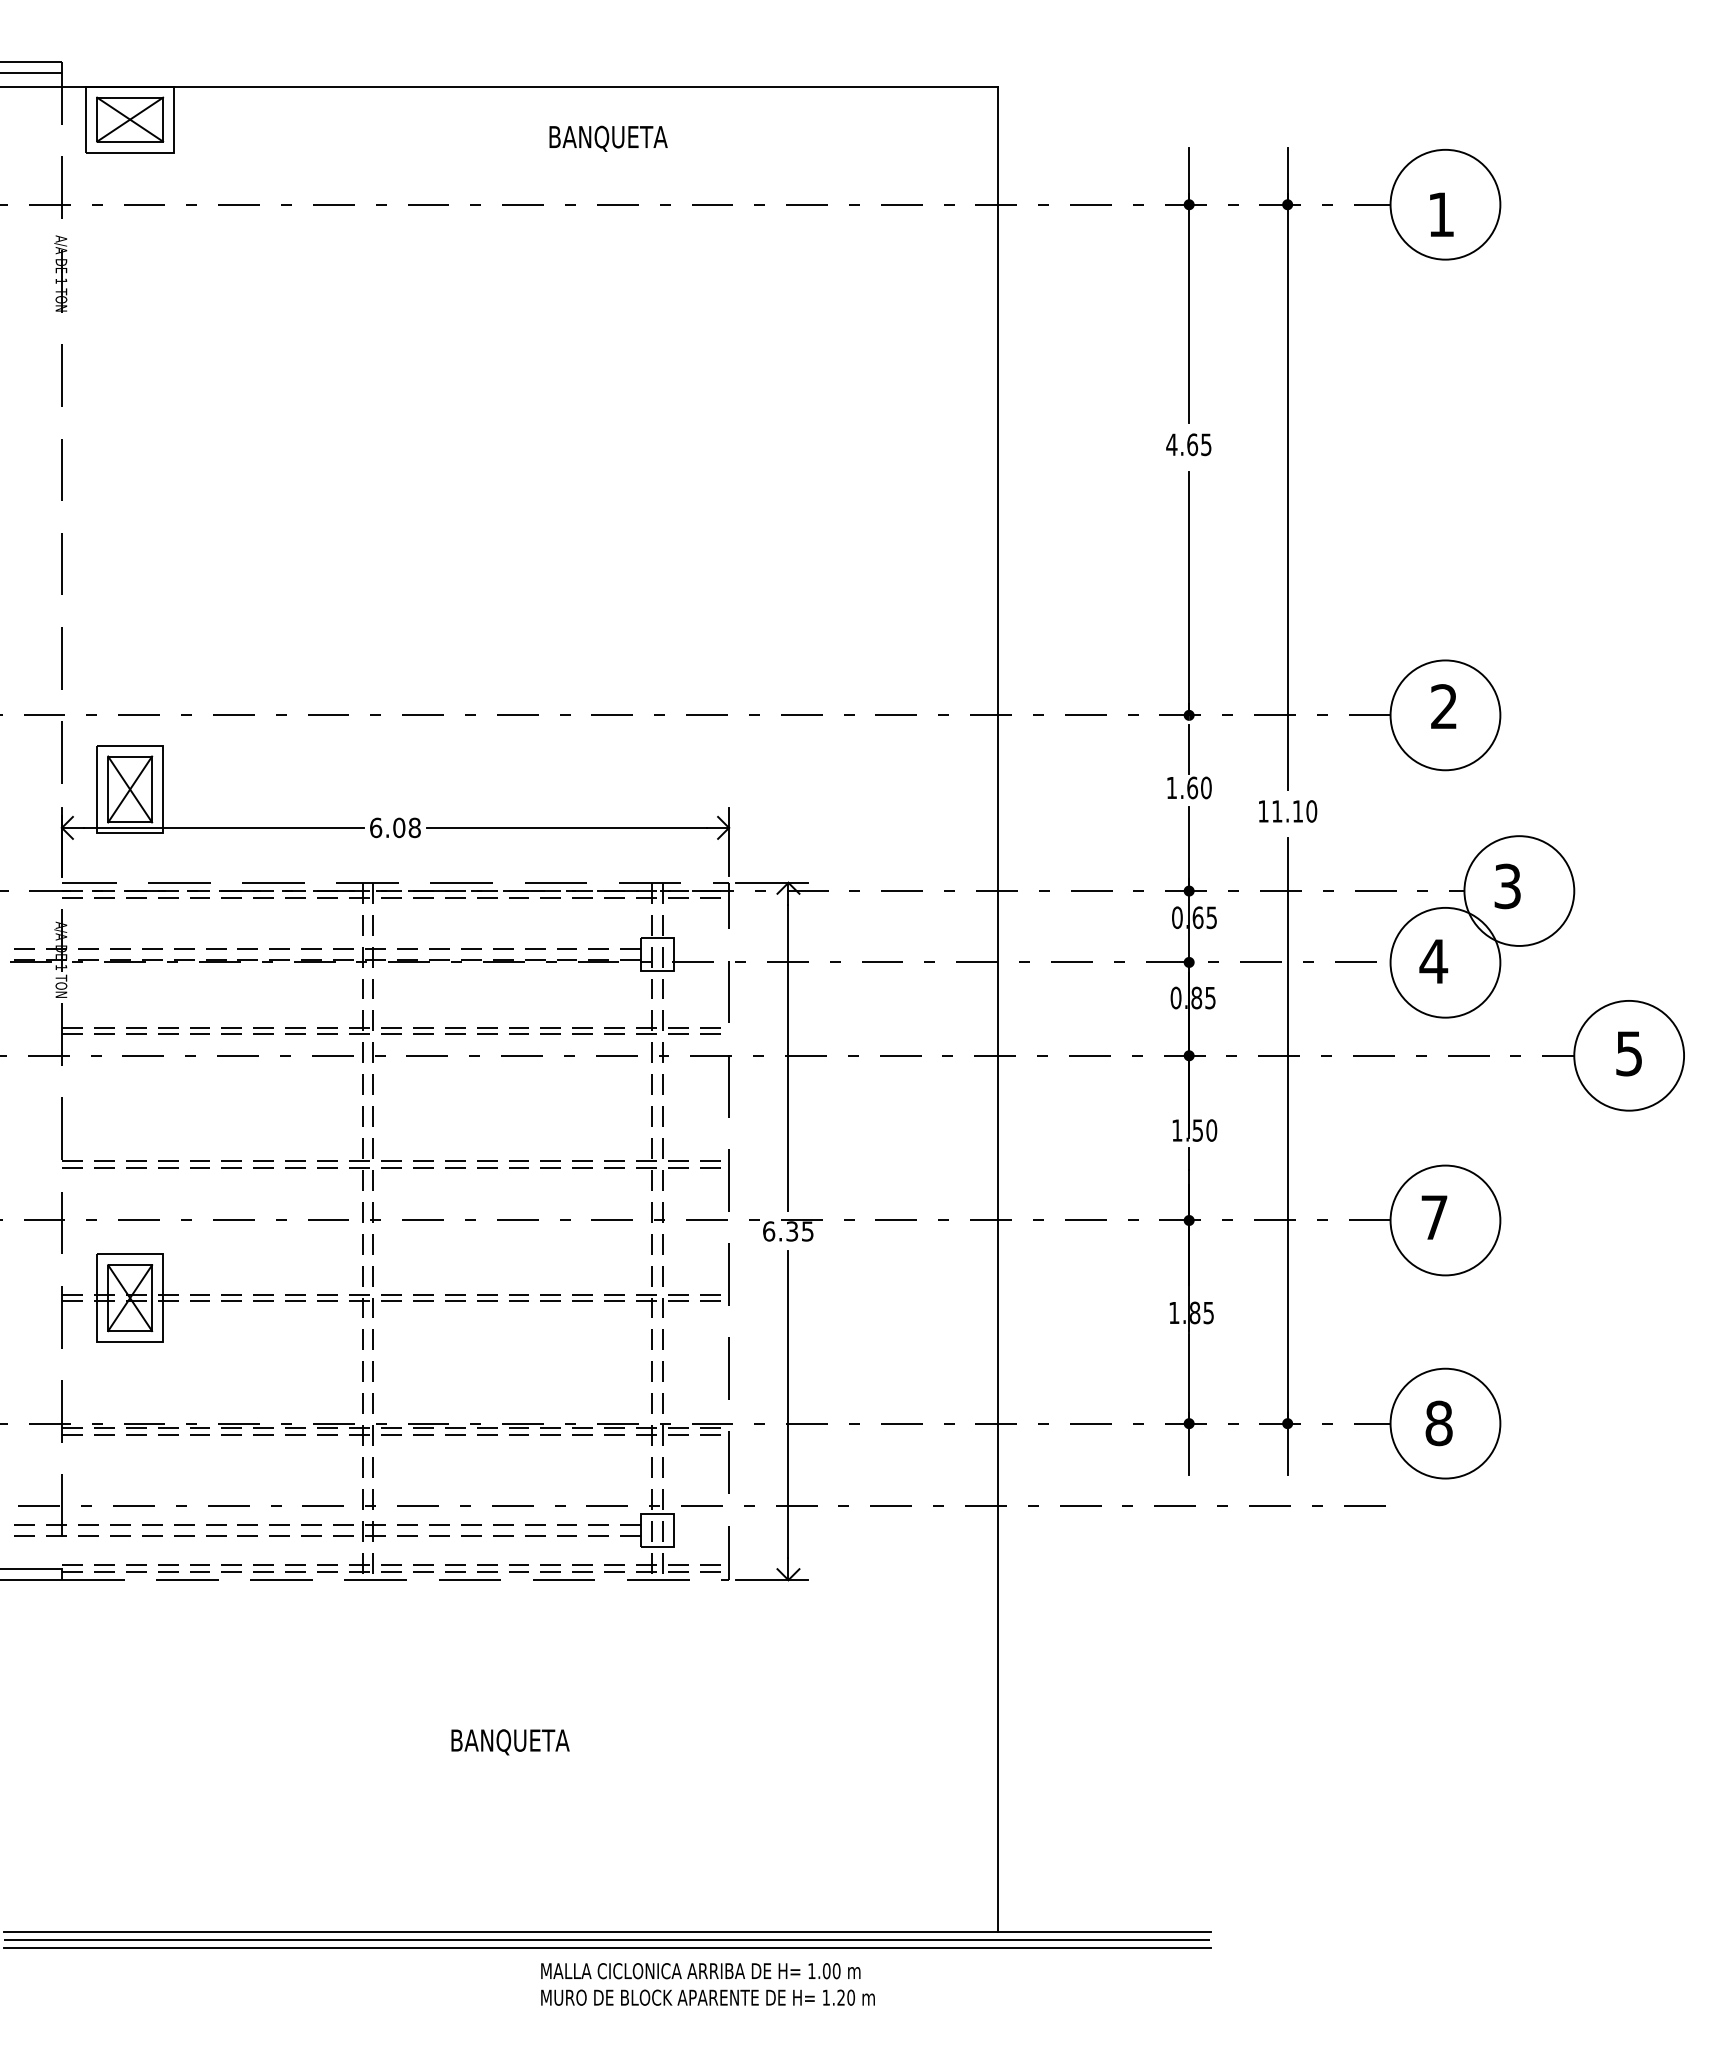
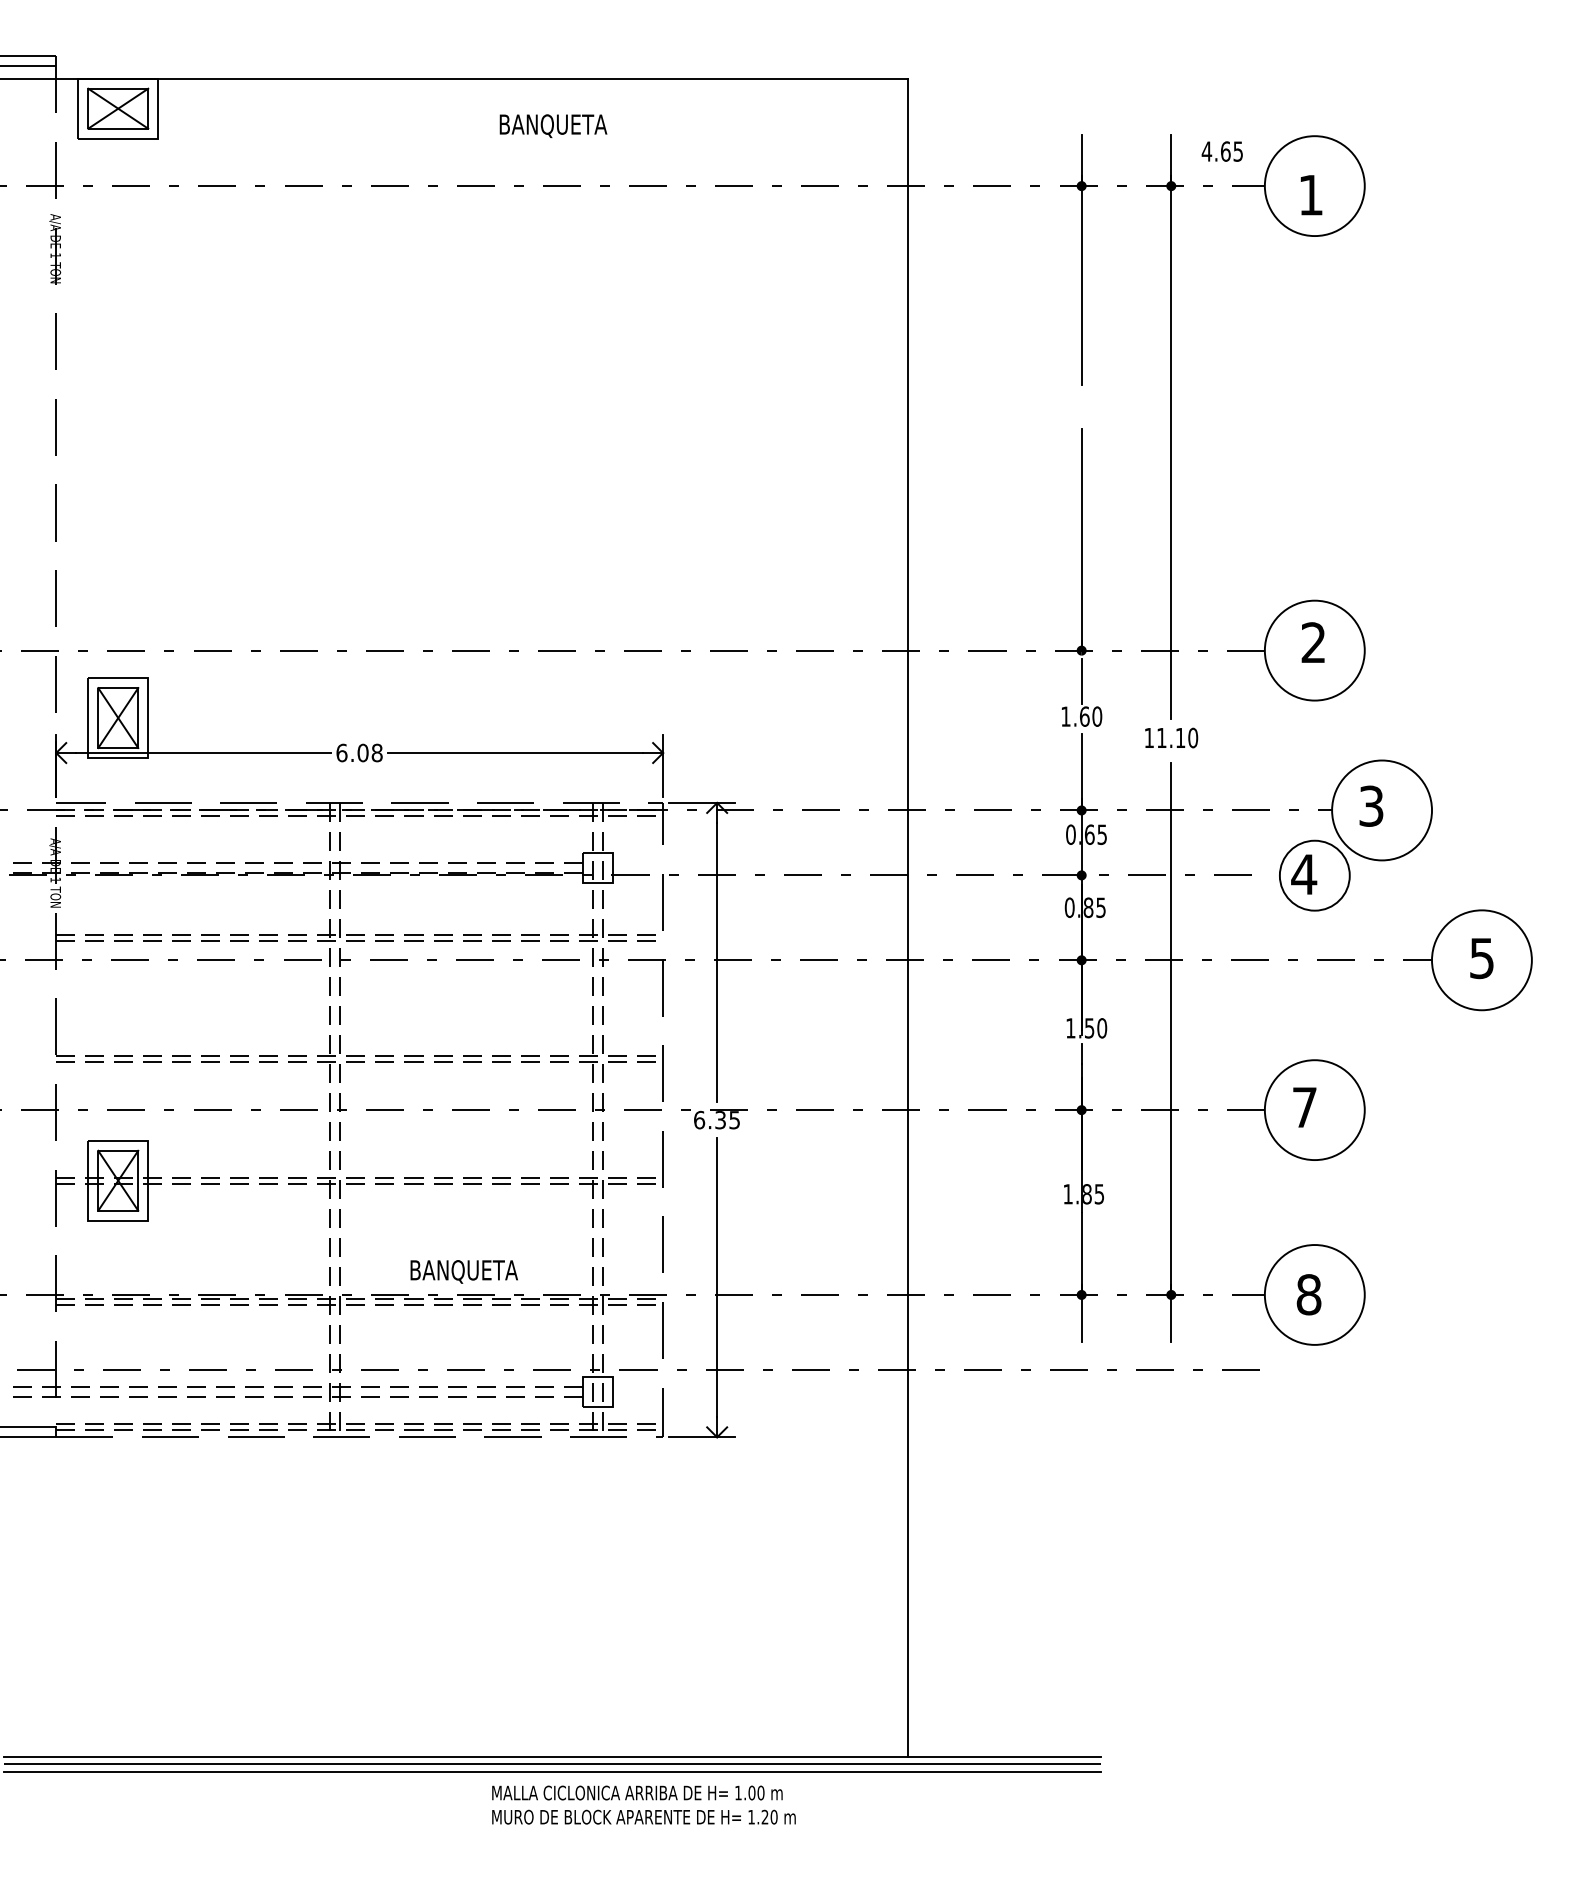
text: (1188, 444) -> (1222, 151), moved
circle: (1445, 962) -> (1314, 875), size x0.7
text: (510, 1742) -> (464, 1272), moved

